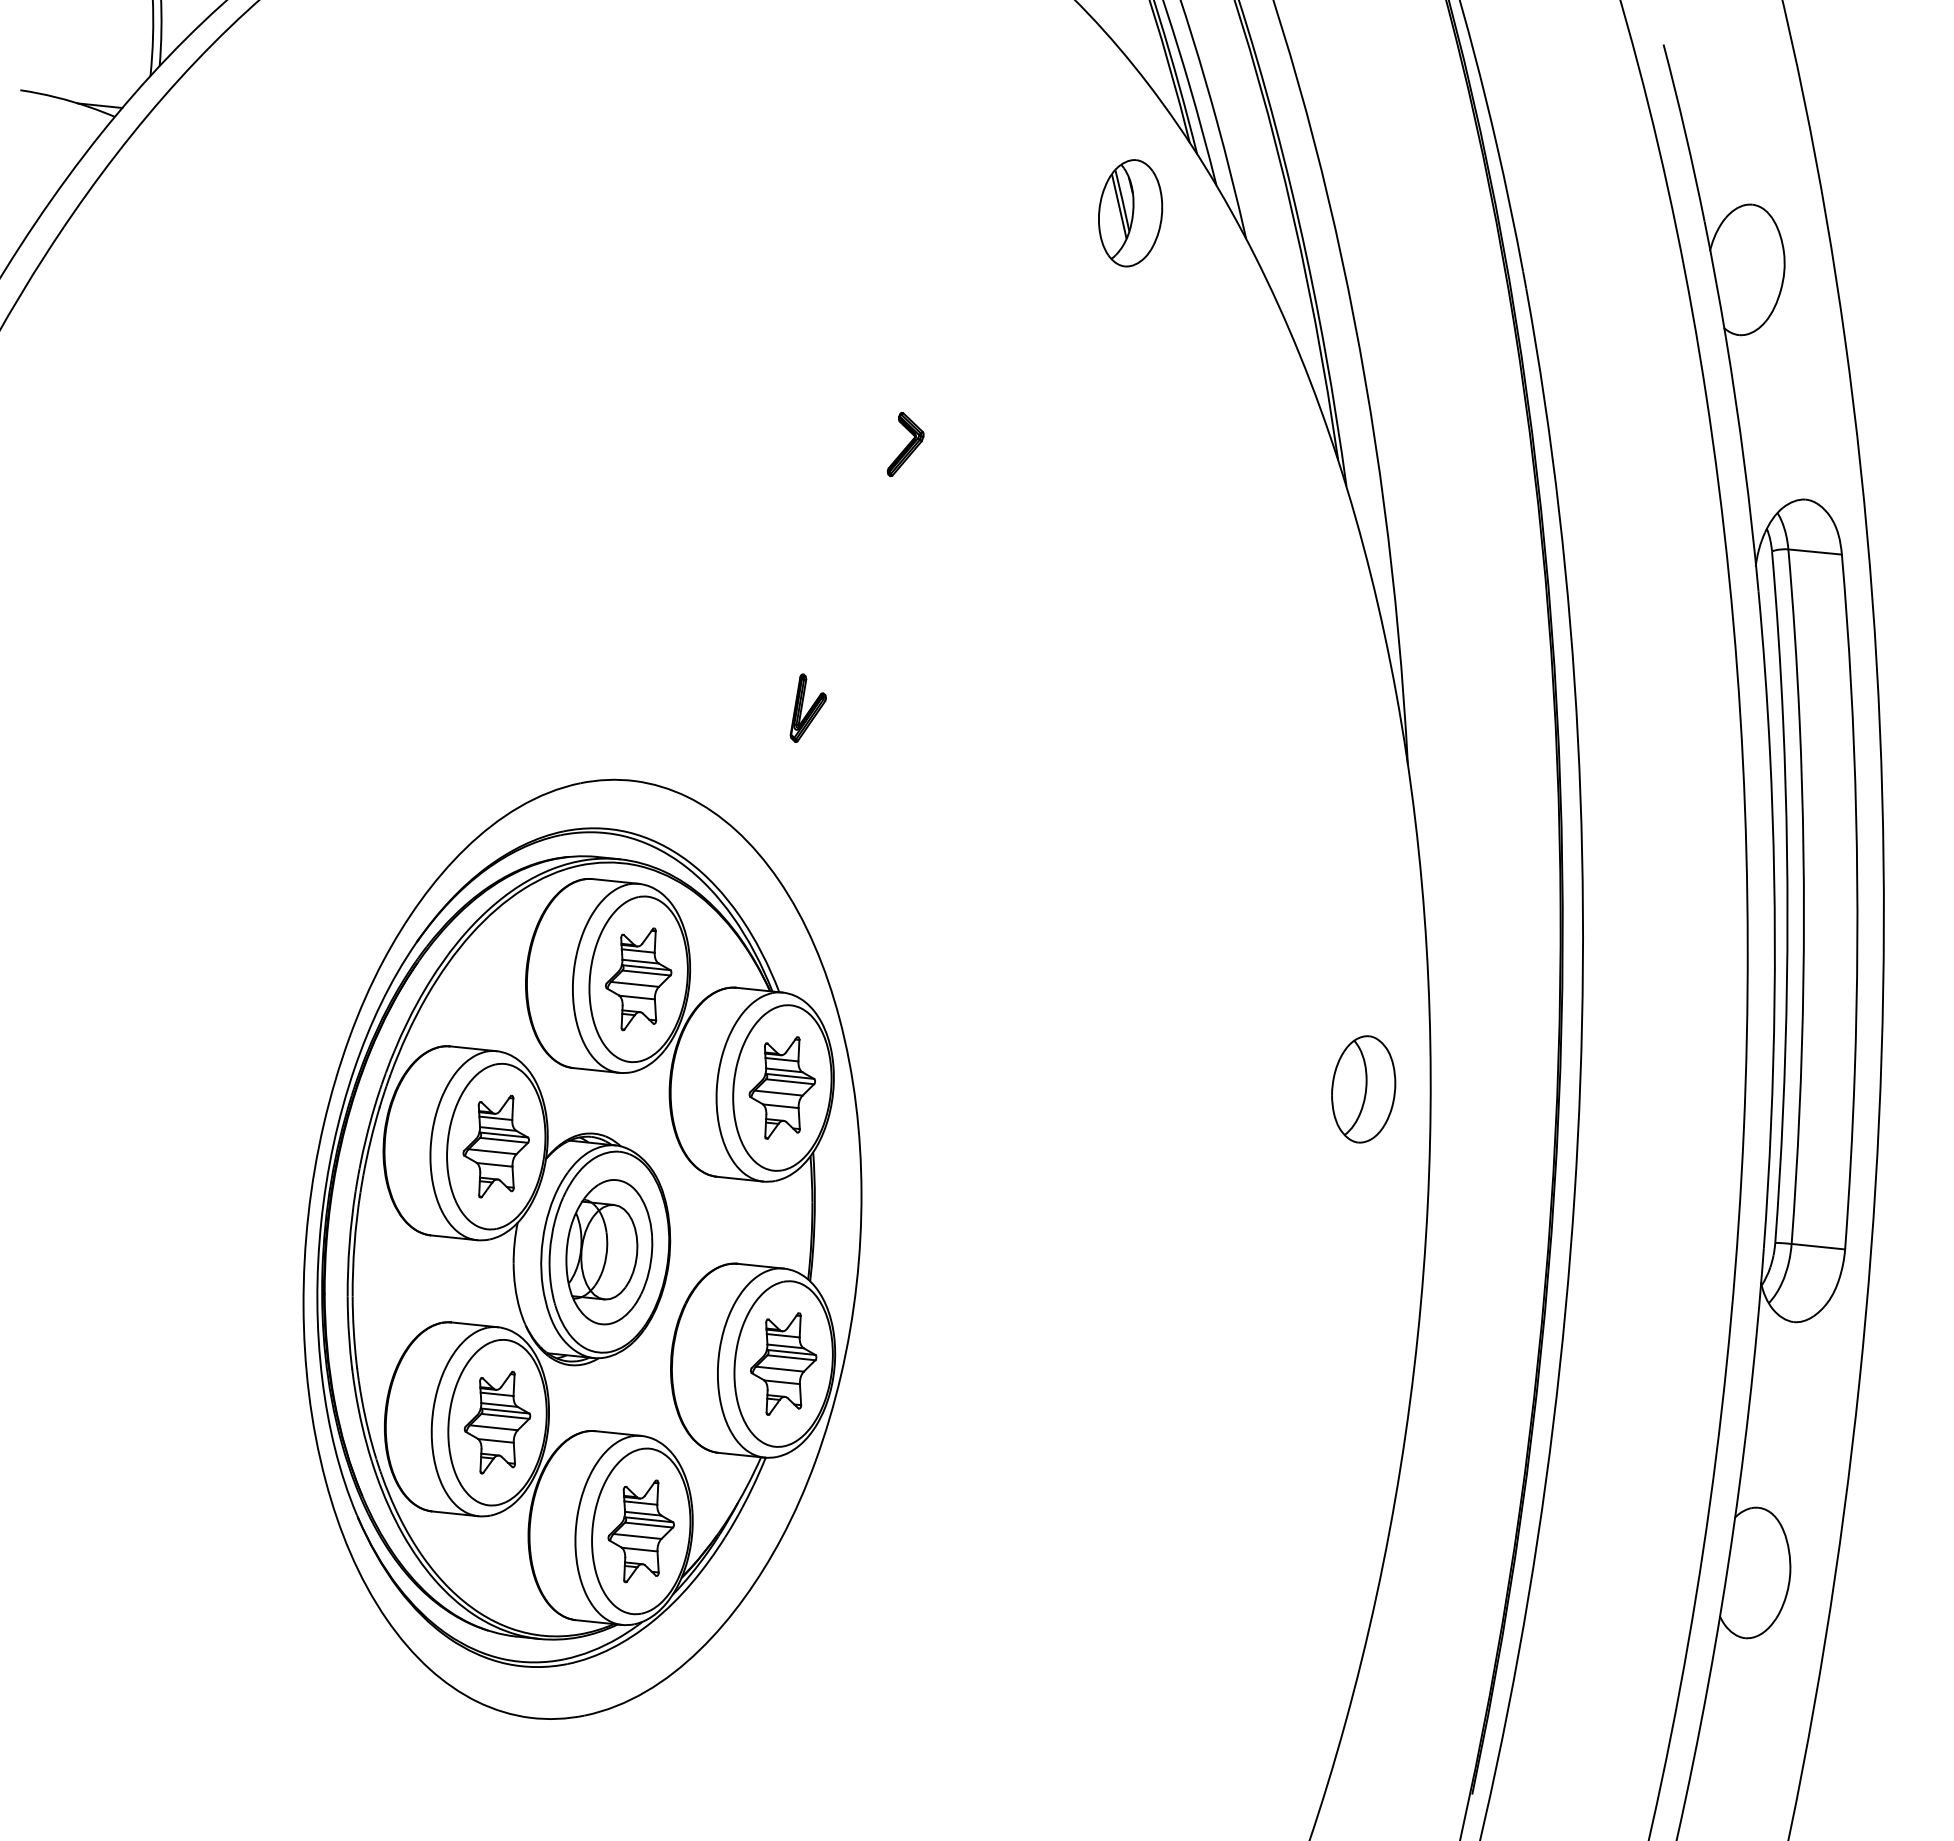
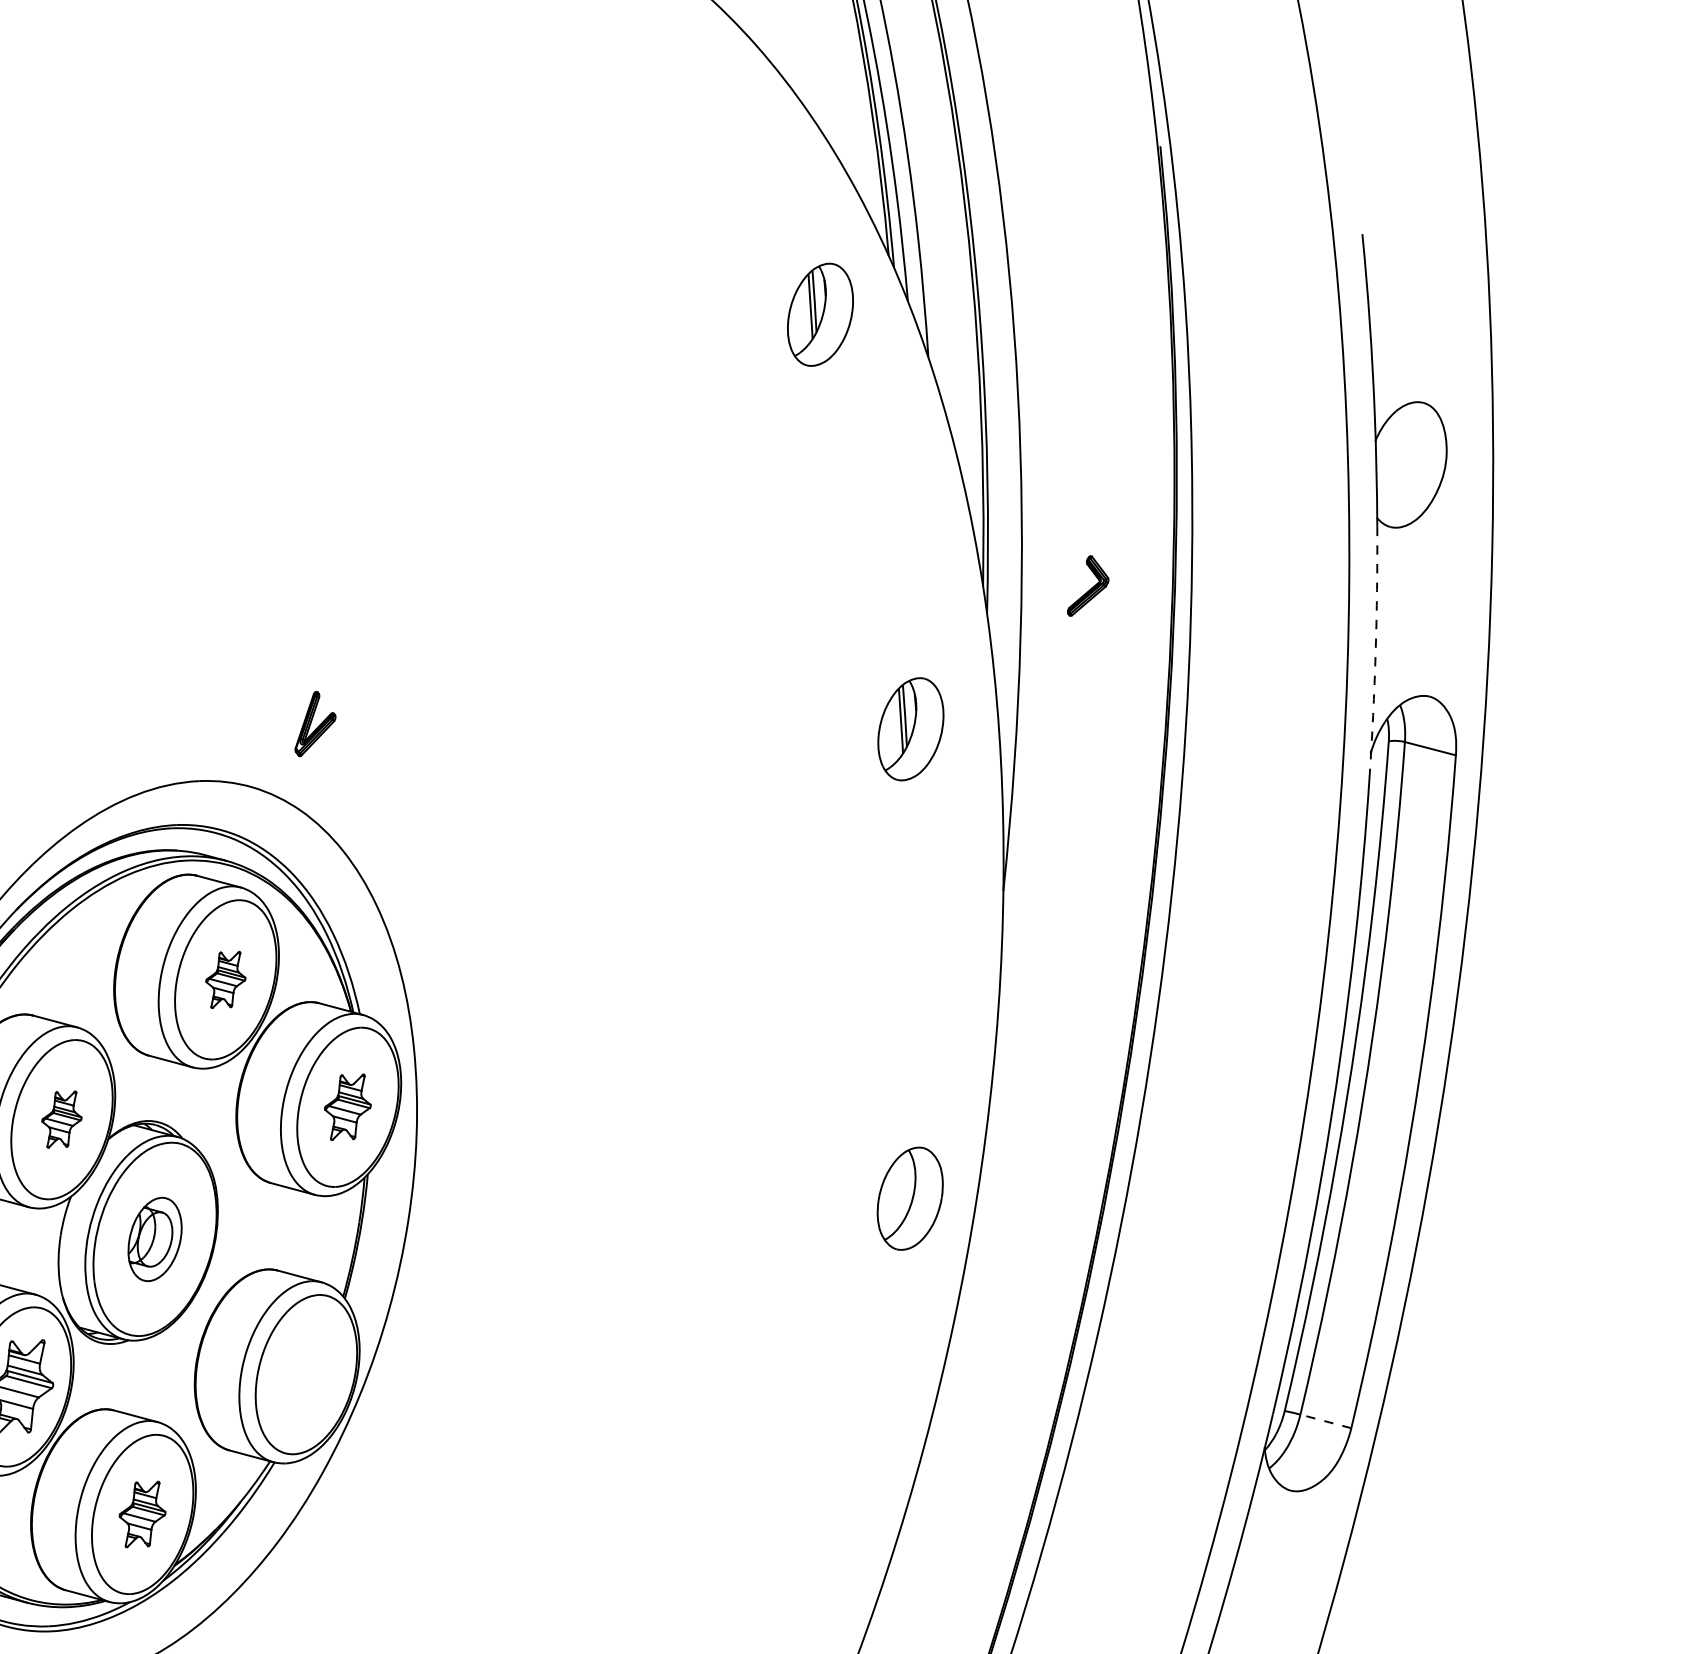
part: (905, 444) -> (1089, 587), moved
arc: (1744, 463) -> (1375, 652), solid -> dashed
part: (1288, 616) -> (910, 729), added
part: (807, 707) -> (316, 724), moved
part: (638, 979) -> (225, 979), size x0.6
part: (781, 1087) -> (347, 1106), size x0.7
part: (495, 1146) -> (61, 1119), size x0.6
line: (1818, 1246) -> (1326, 1421), solid -> dashed
part: (609, 1252) -> (155, 1239), size x0.6
part: (783, 1363) -> (306, 1374), removed
part: (640, 1531) -> (141, 1514), size x0.7

